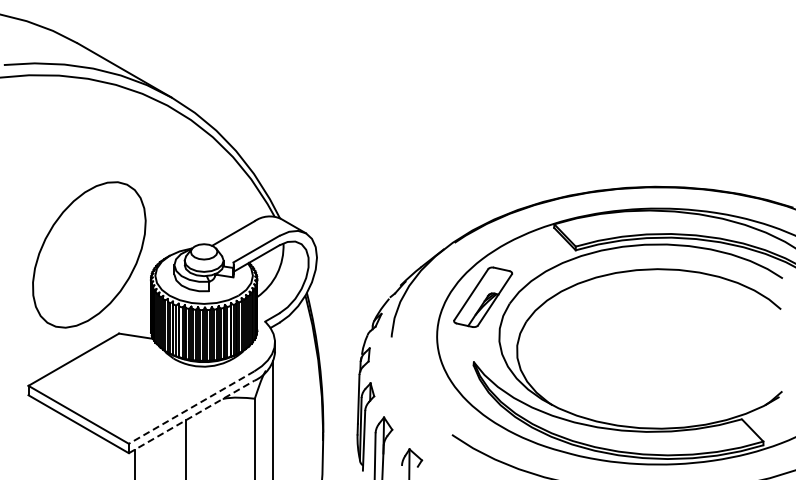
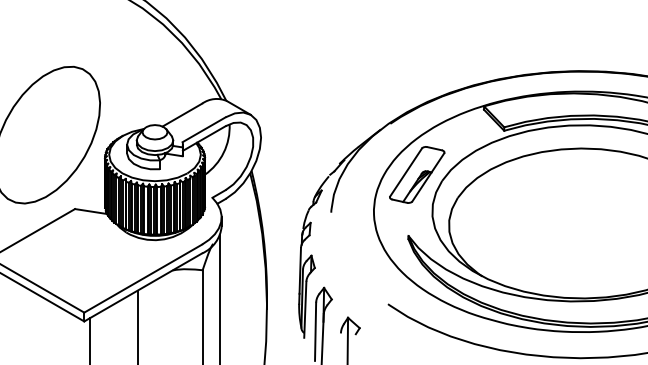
line: (191, 407) -> (143, 278), dashed -> solid
line: (192, 416) -> (144, 286), dashed -> solid

